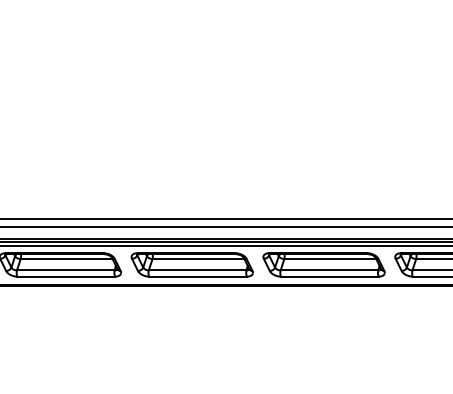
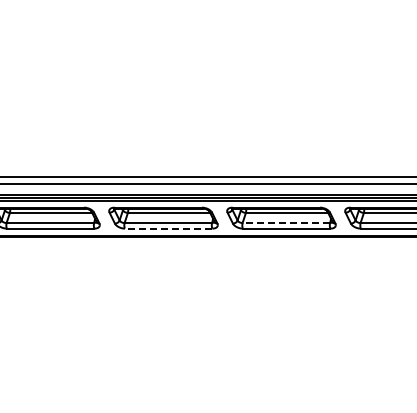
line: (329, 270) -> (286, 223), solid -> dashed
line: (197, 276) -> (168, 228), solid -> dashed

